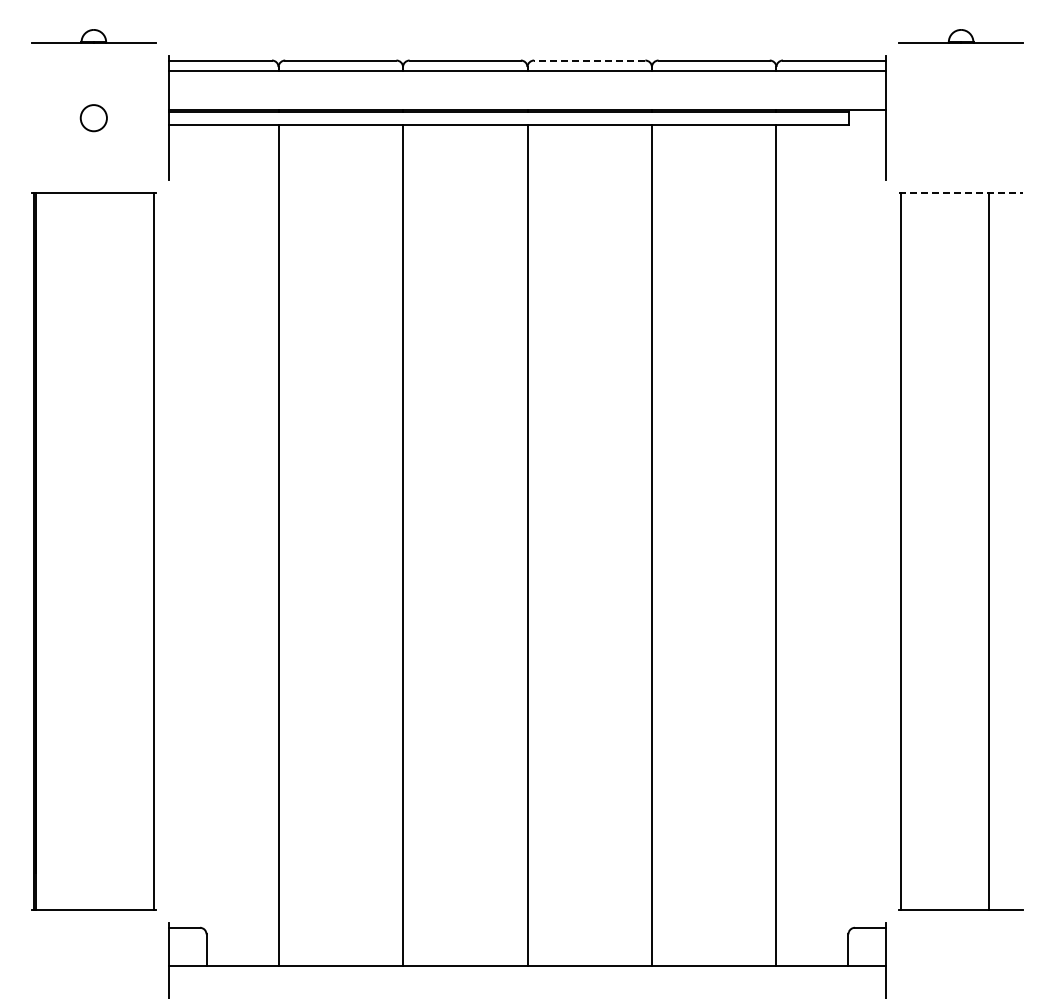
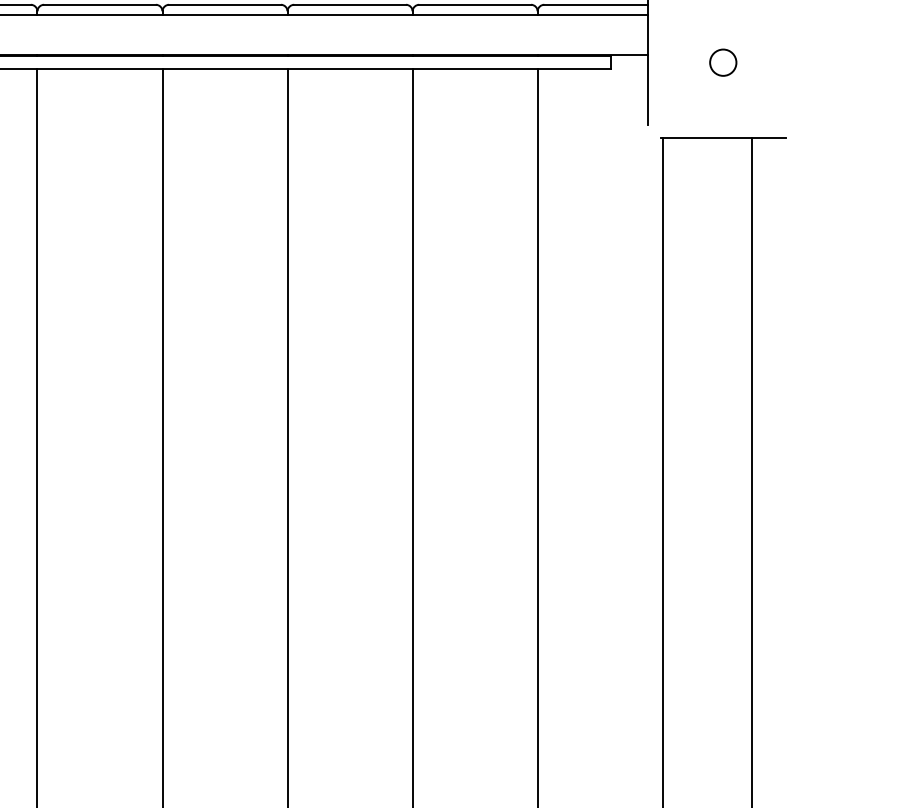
line: (589, 60) -> (349, 4), dashed -> solid
circle: (961, 118) -> (723, 63), added
line: (961, 193) -> (723, 138), dashed -> solid

